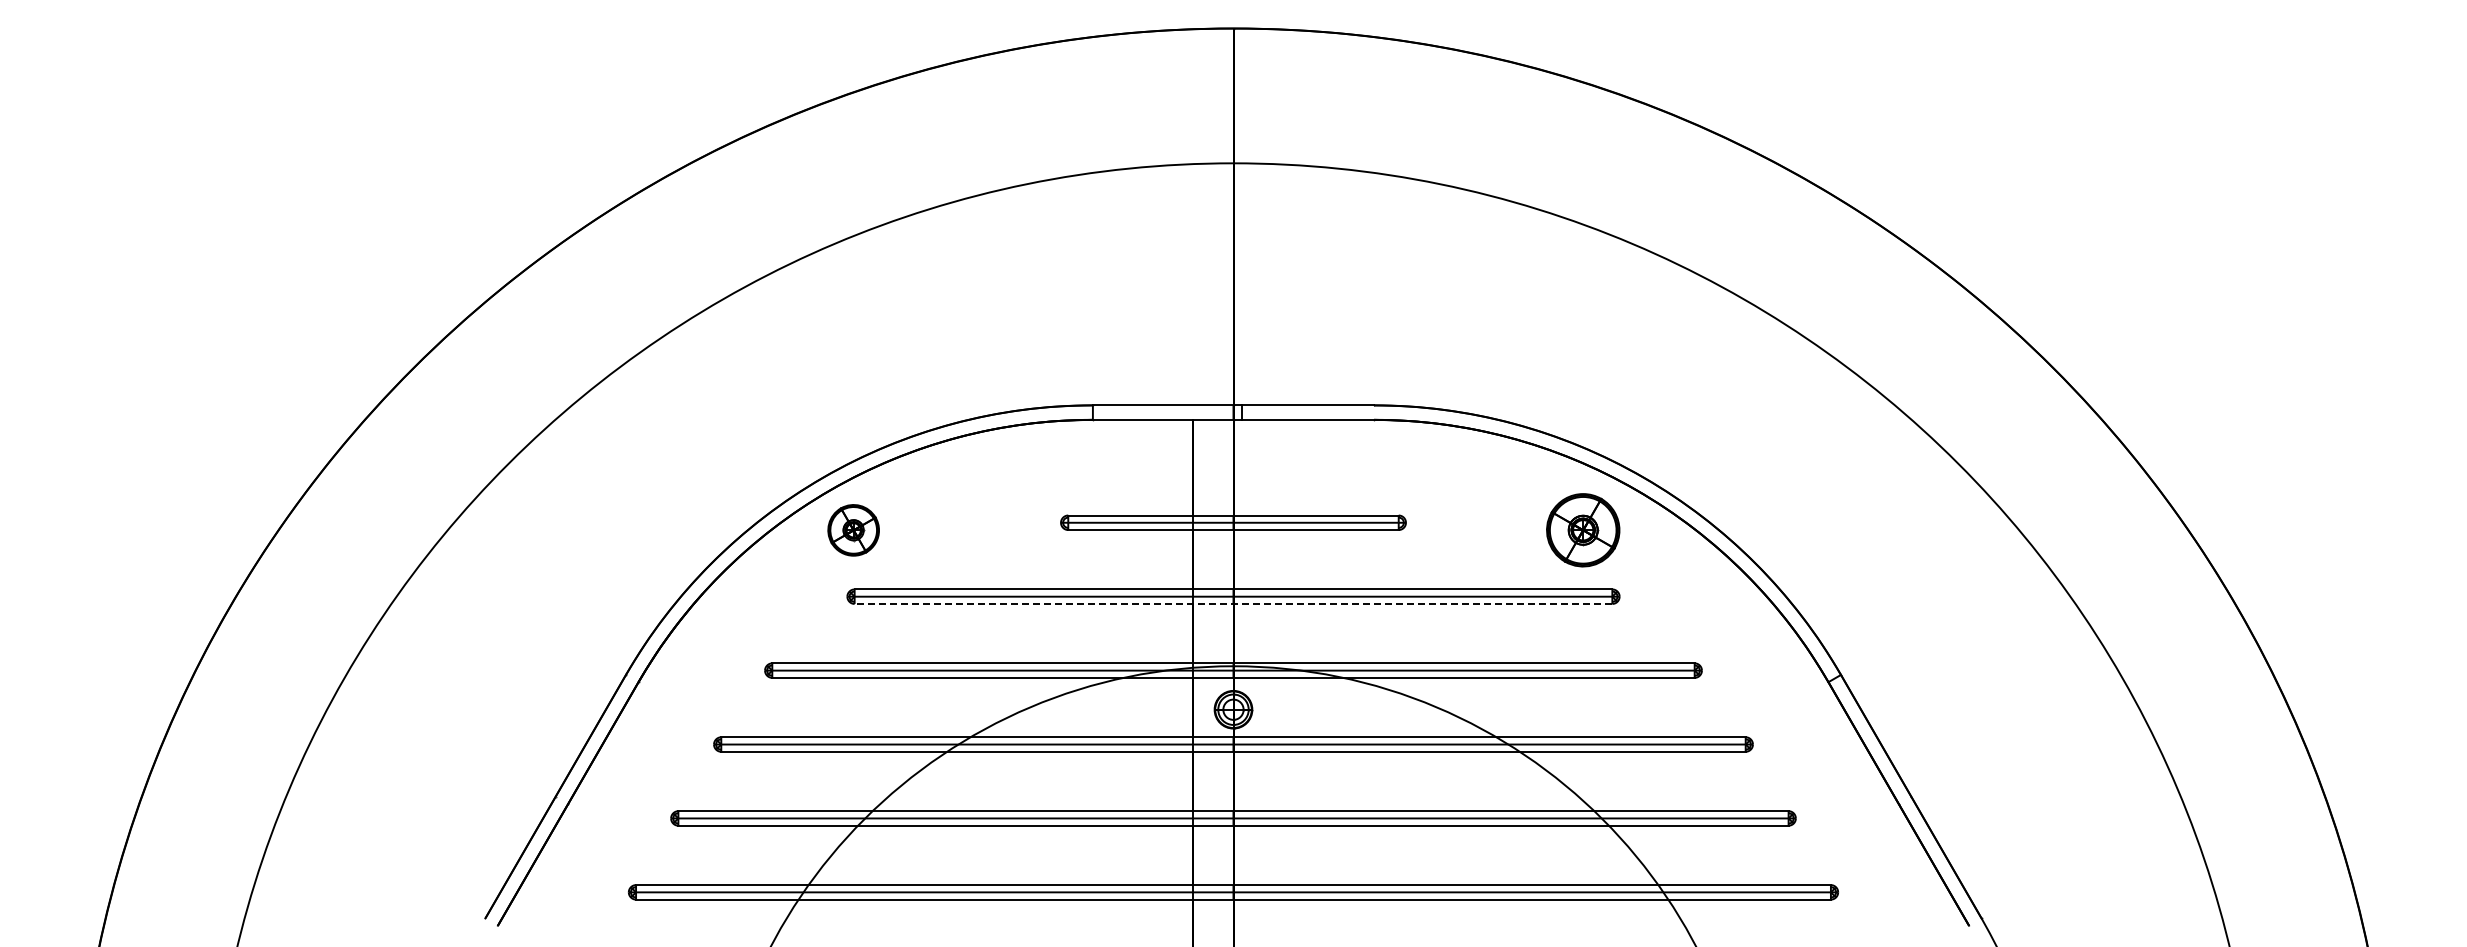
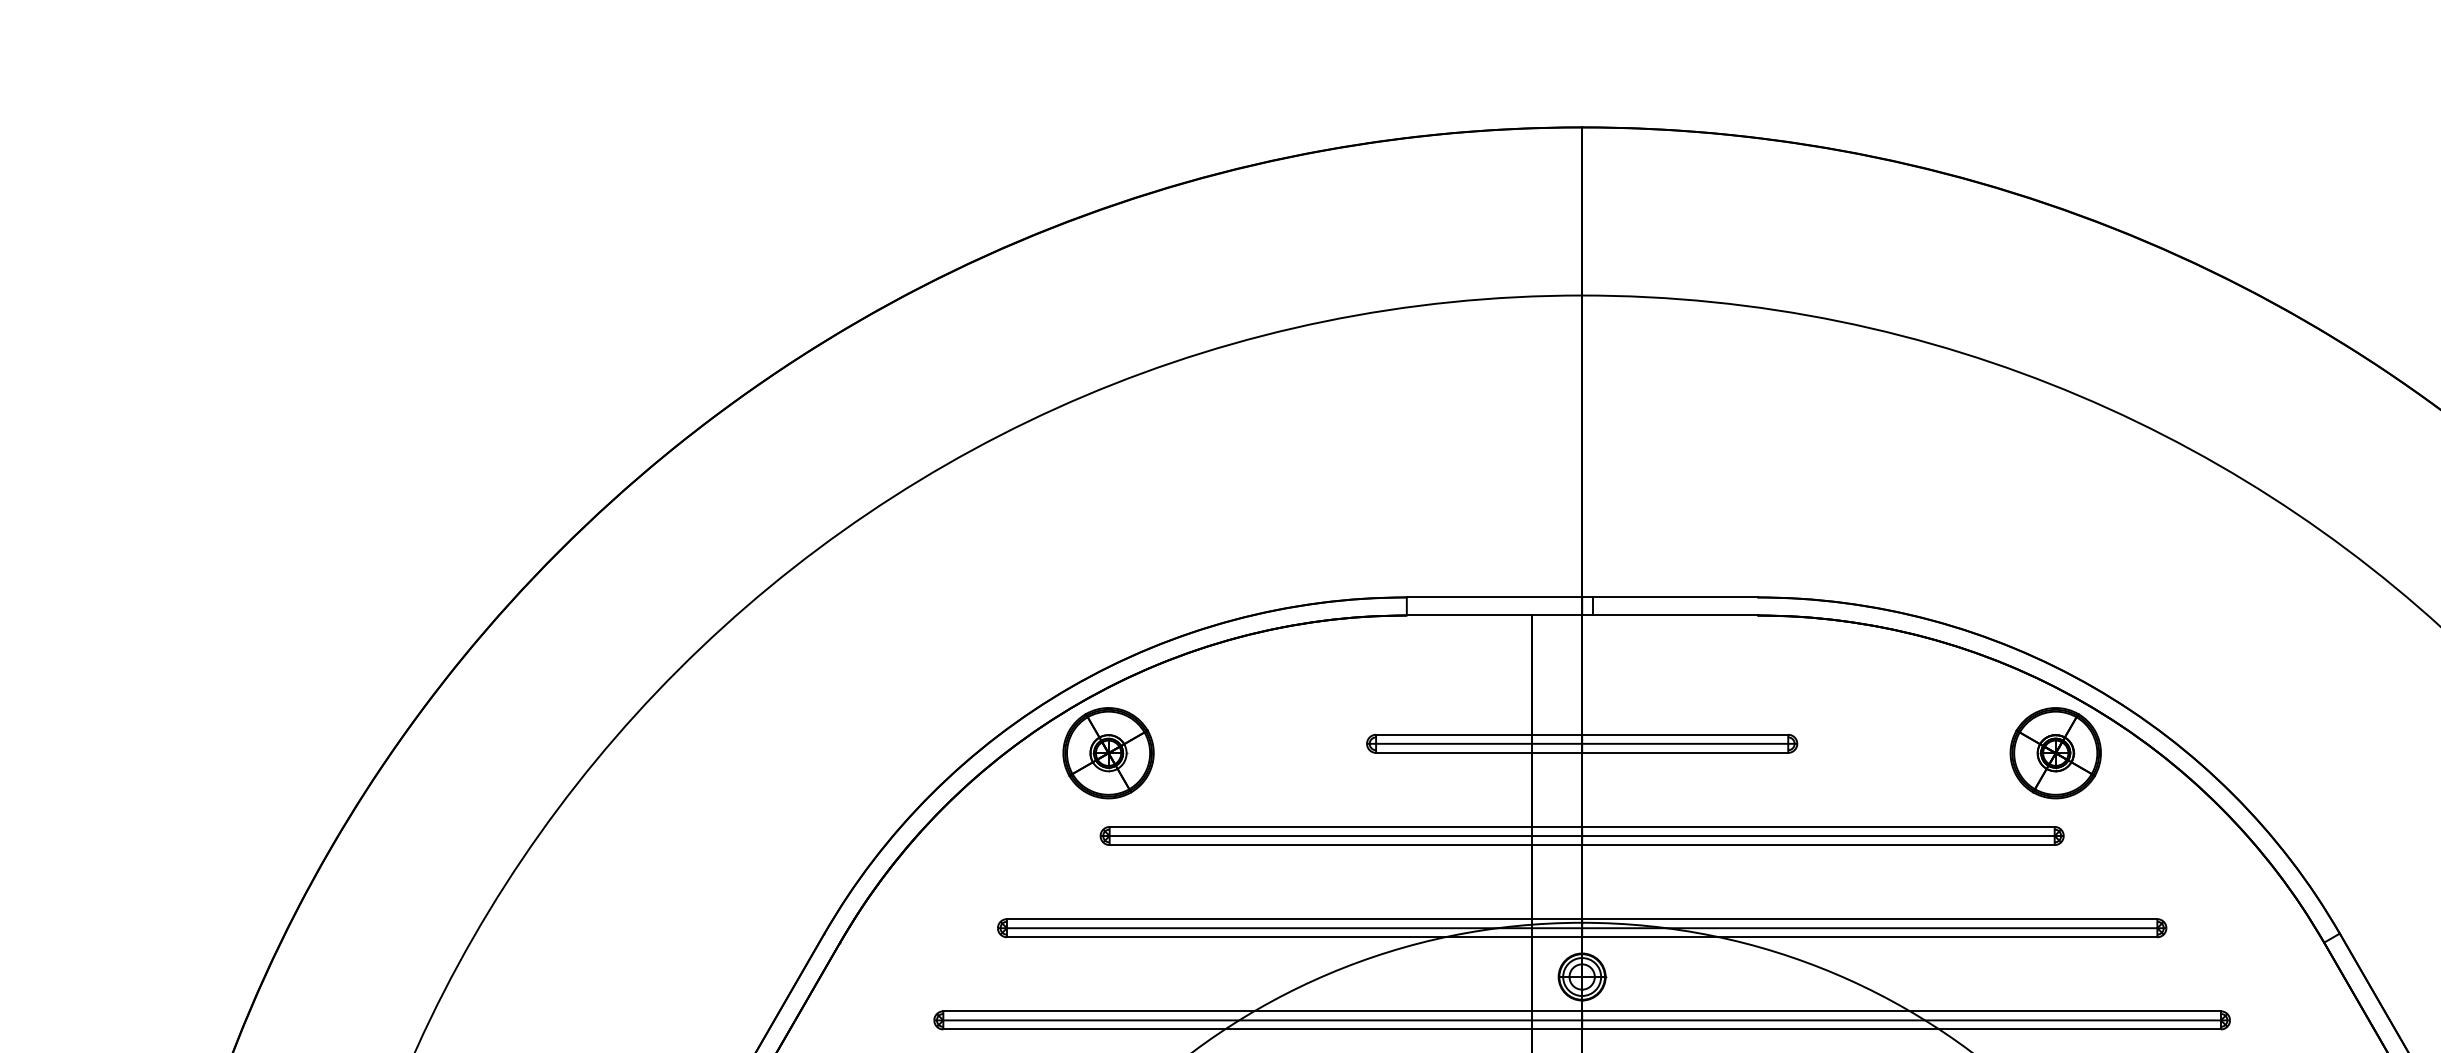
part: (853, 530) -> (1108, 753), size x1.43
part: (1583, 530) -> (2056, 753), moved
line: (1233, 603) -> (1582, 844), dashed -> solid

